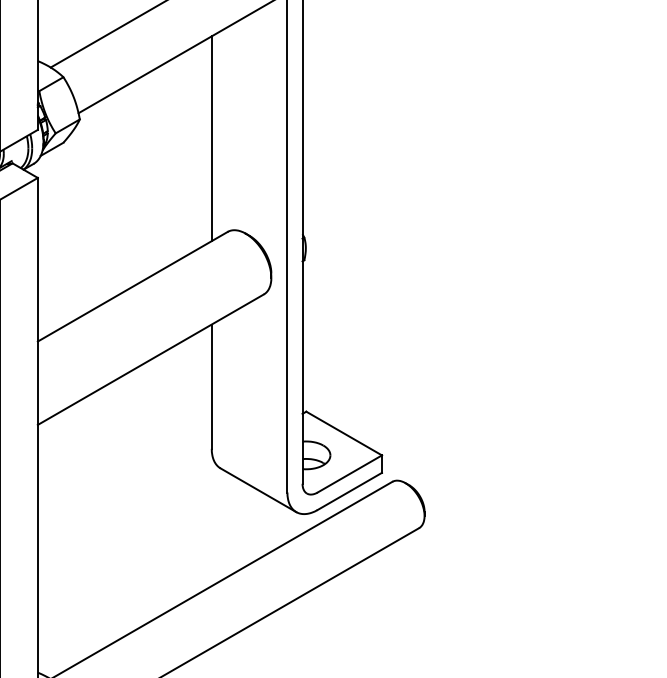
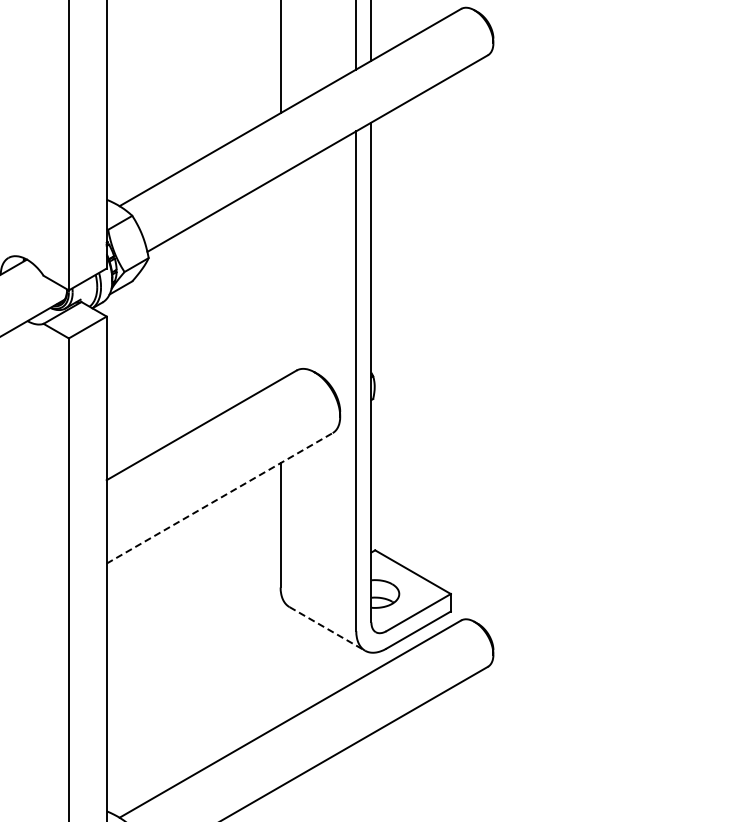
line: (211, 137) -> (280, 276), removed
line: (151, 359) -> (220, 498), solid -> dashed
line: (258, 489) -> (327, 628), solid -> dashed

